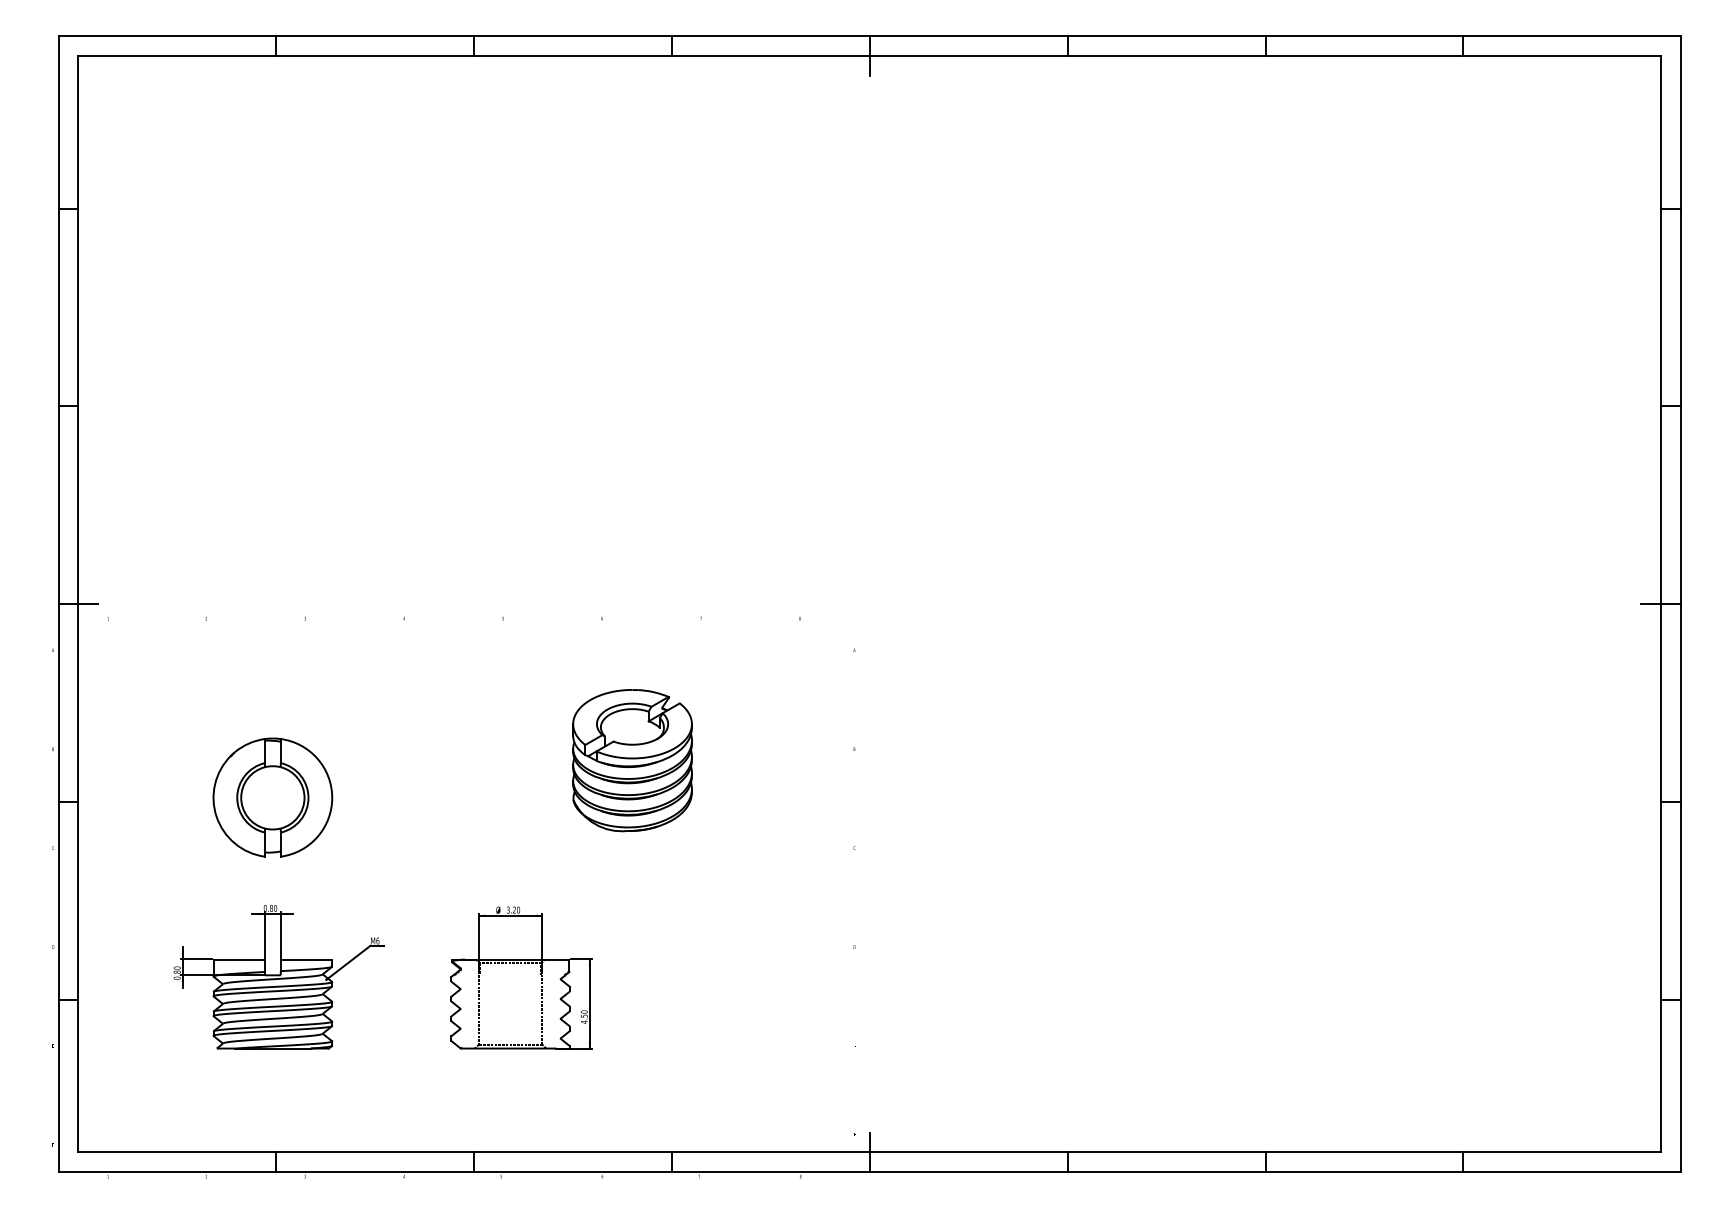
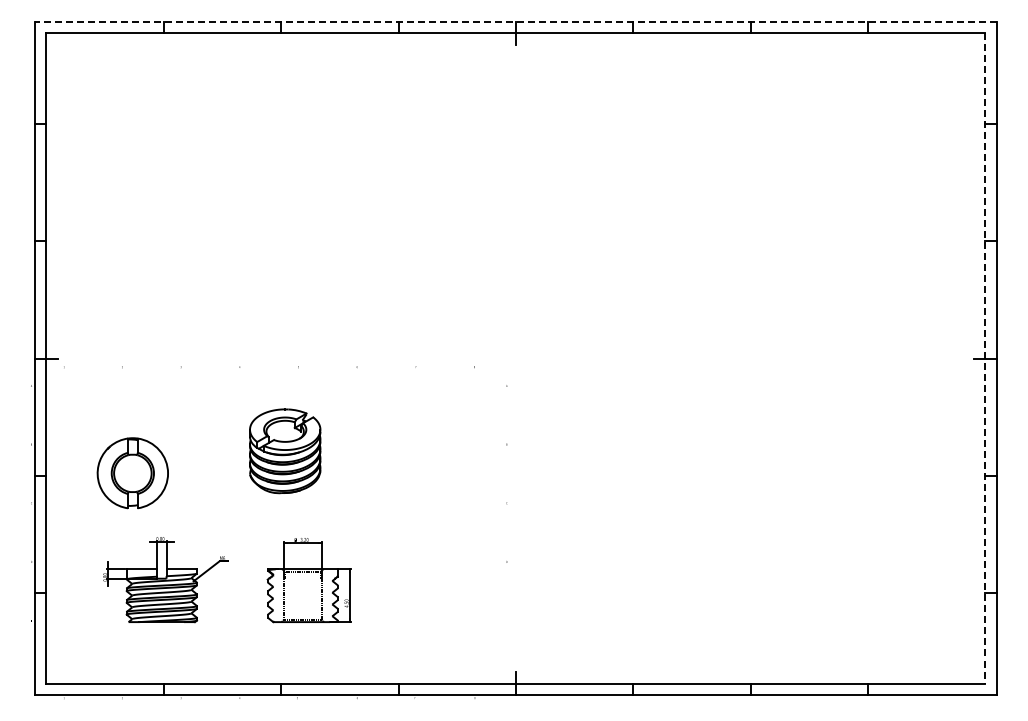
line: (869, 36) -> (515, 21), solid -> dashed
line: (1661, 605) -> (985, 359), solid -> dashed
part: (633, 760) -> (285, 451), moved
part: (272, 797) -> (132, 473), moved

